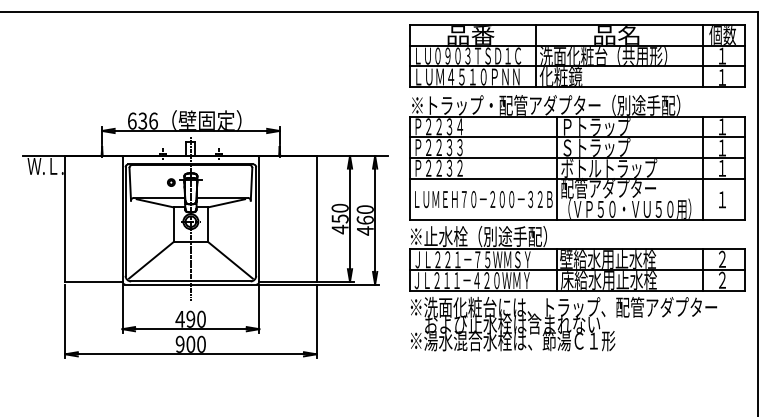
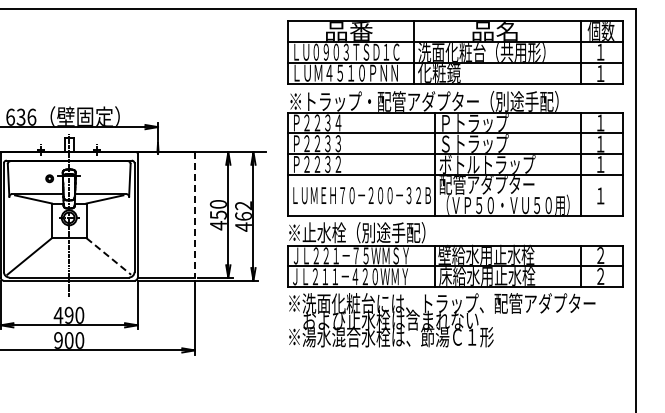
text: (364, 209) -> (242, 205), 460 -> 462
line: (316, 218) -> (194, 214), solid -> dashed
line: (230, 260) -> (108, 256), solid -> dashed

